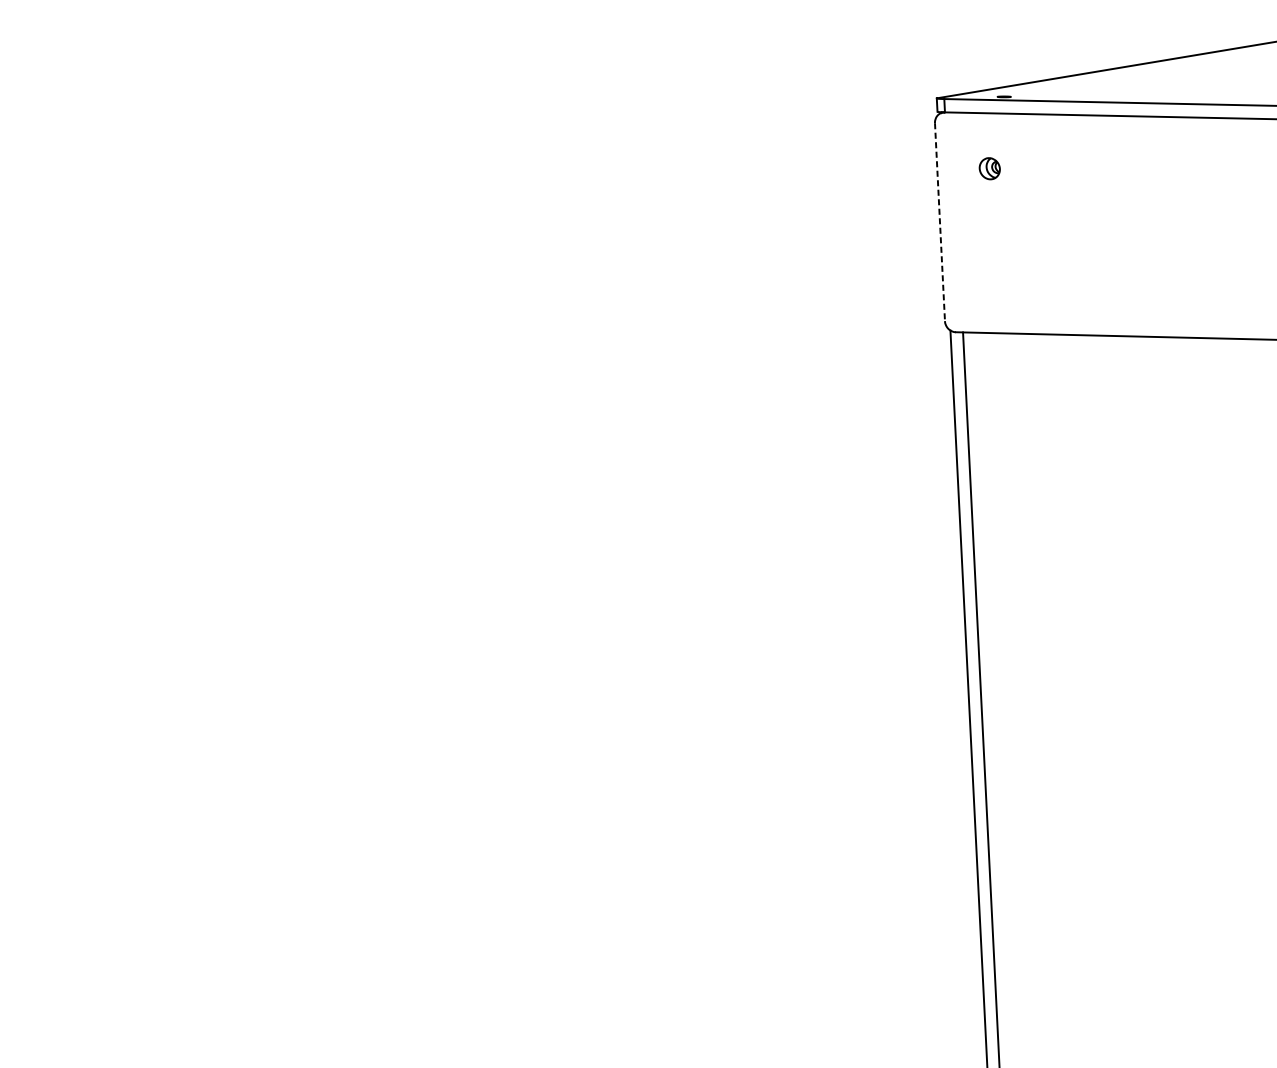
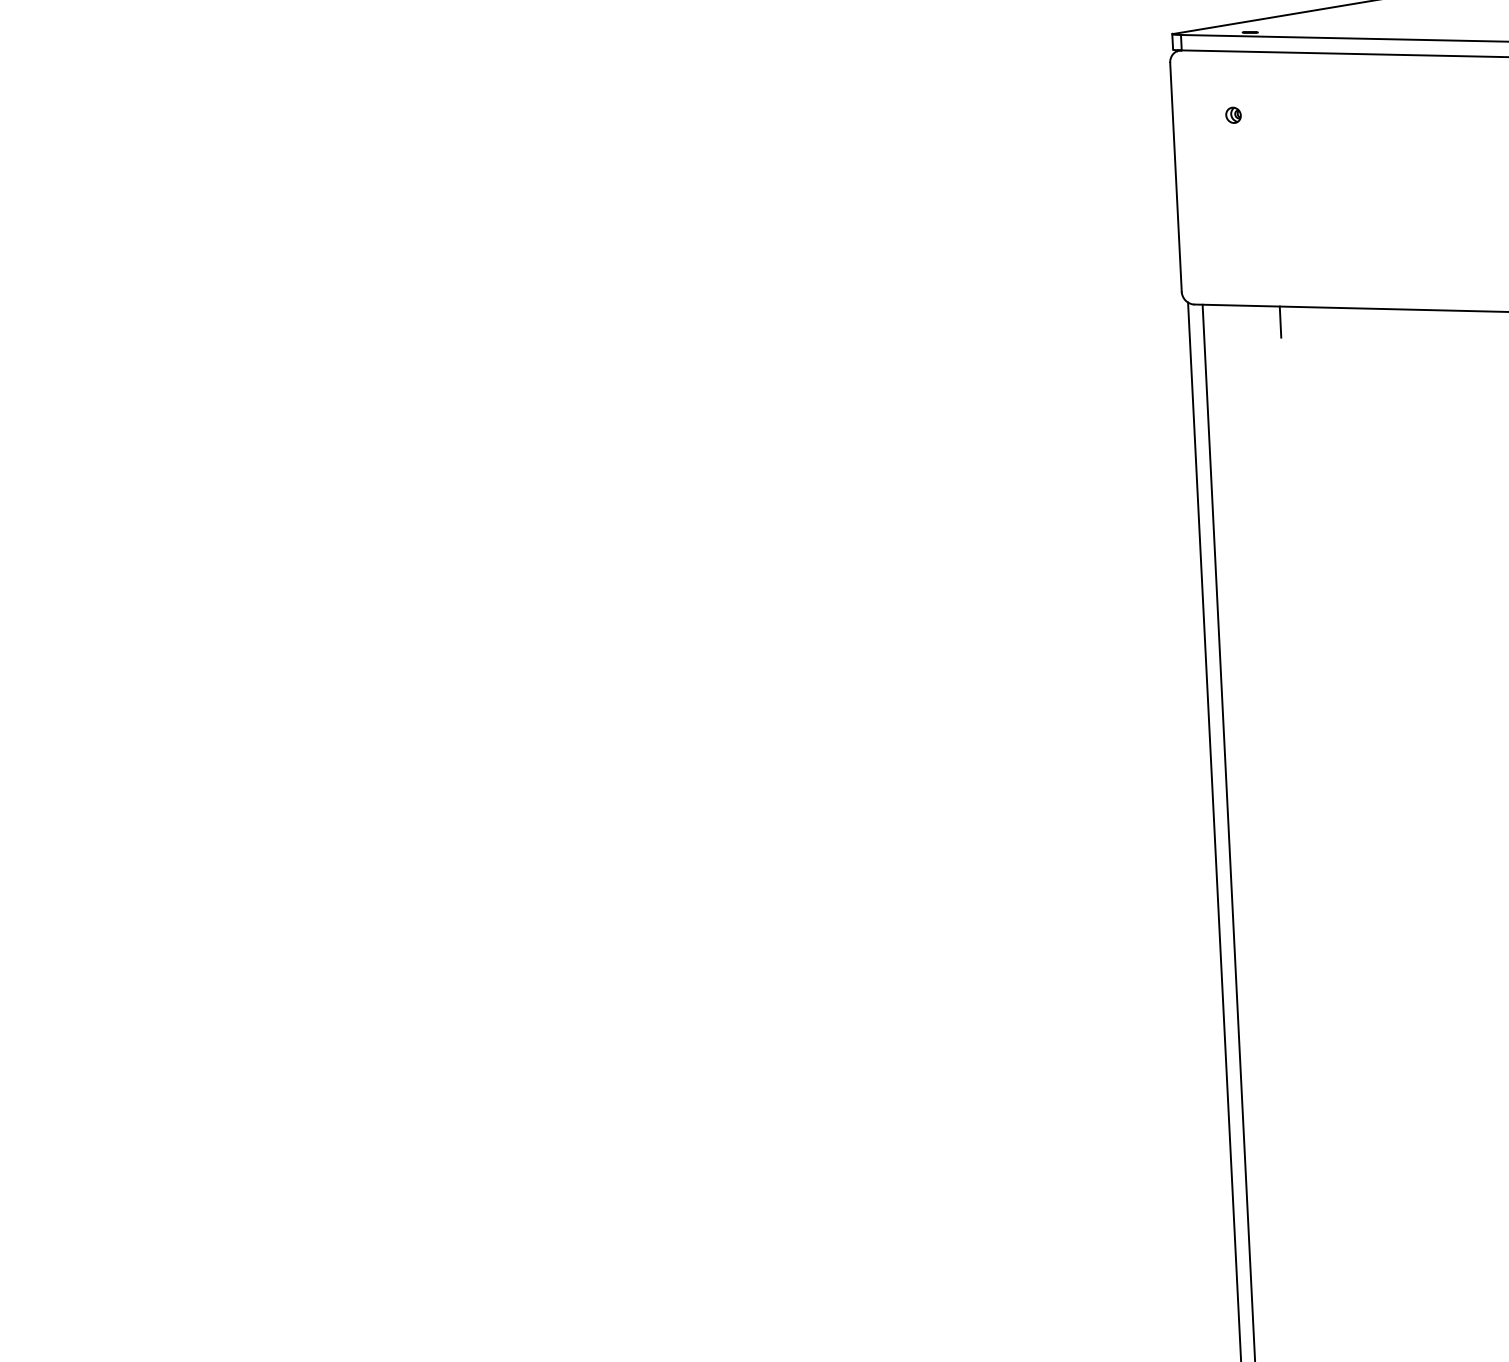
part: (989, 167) -> (1233, 114), size x0.62
line: (939, 222) -> (1175, 177), dashed -> solid
line: (1030, 346) -> (1280, 321), added

